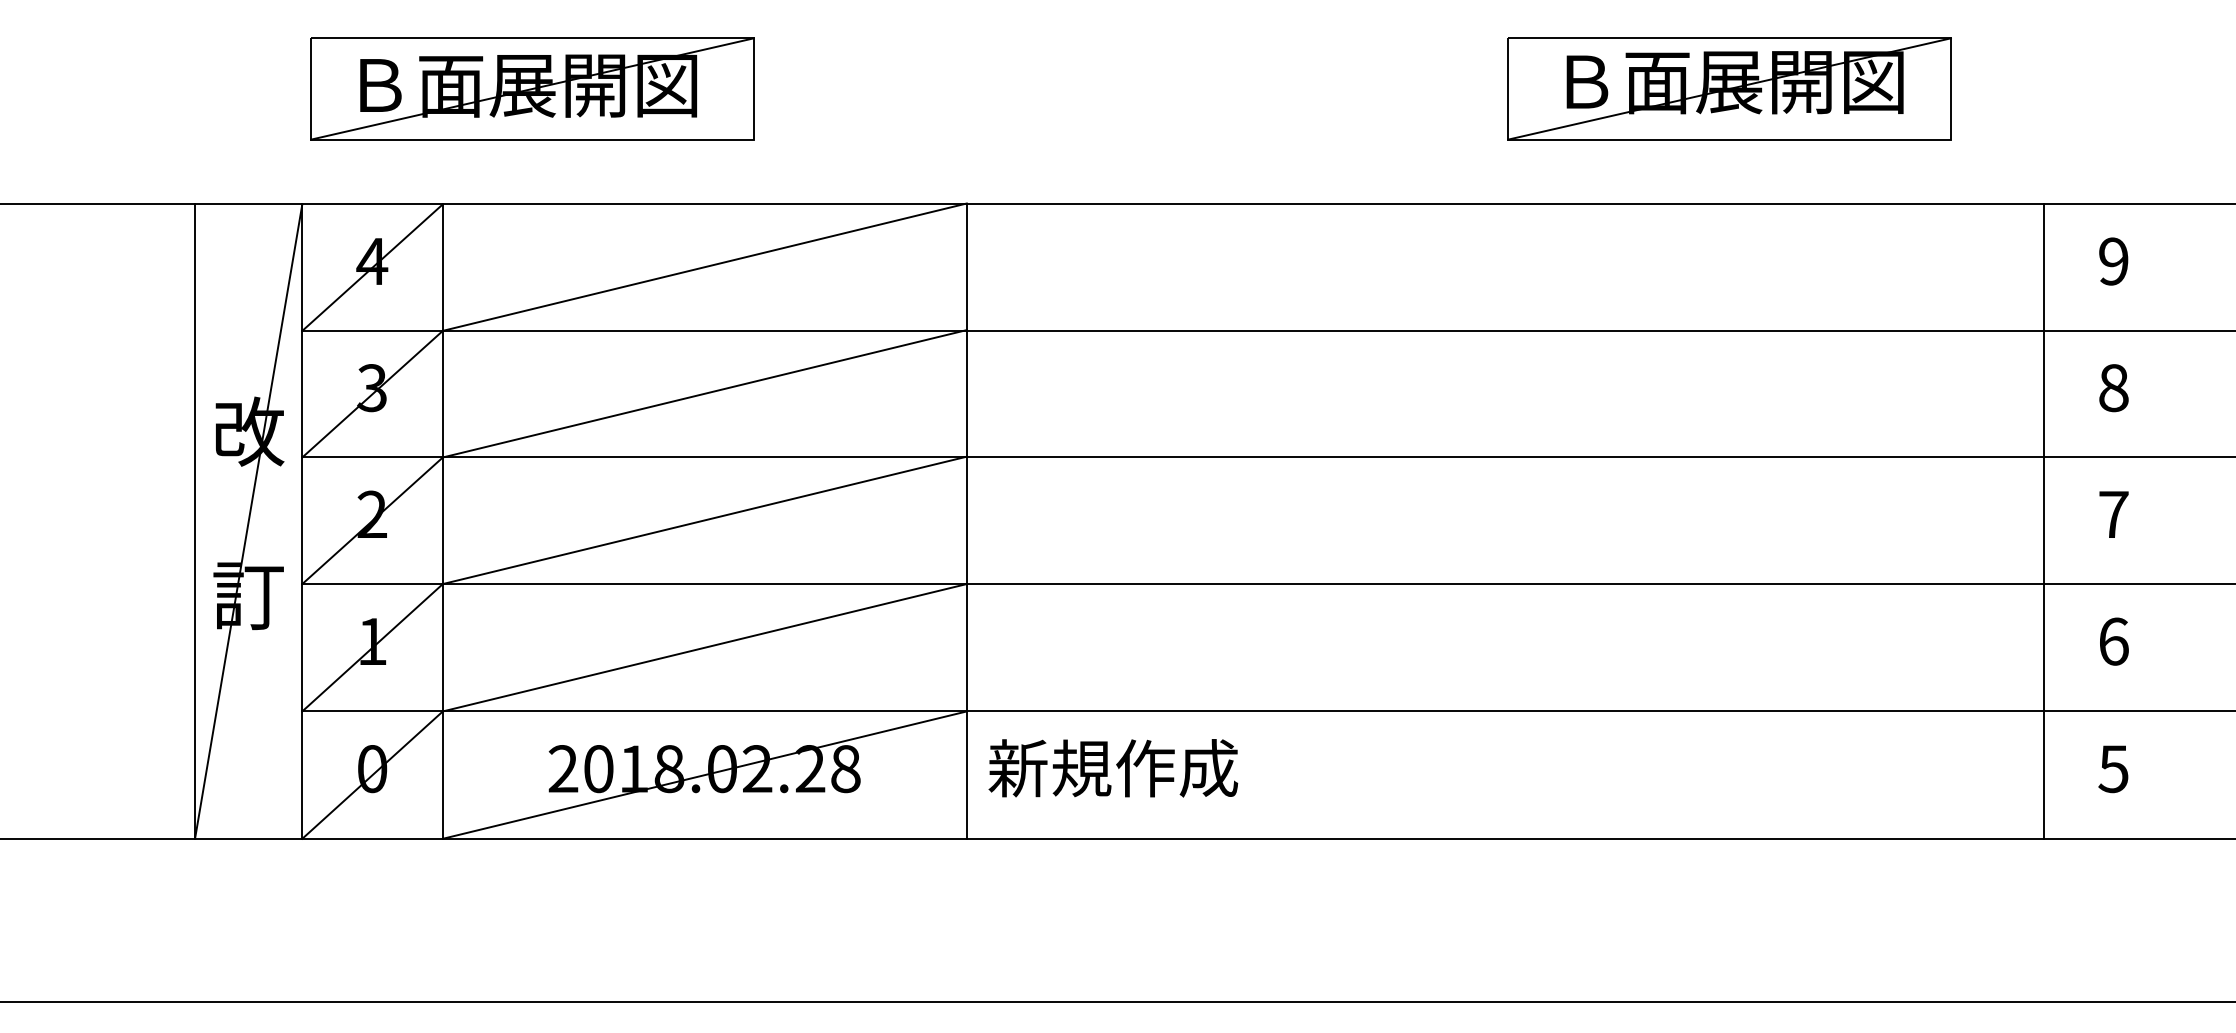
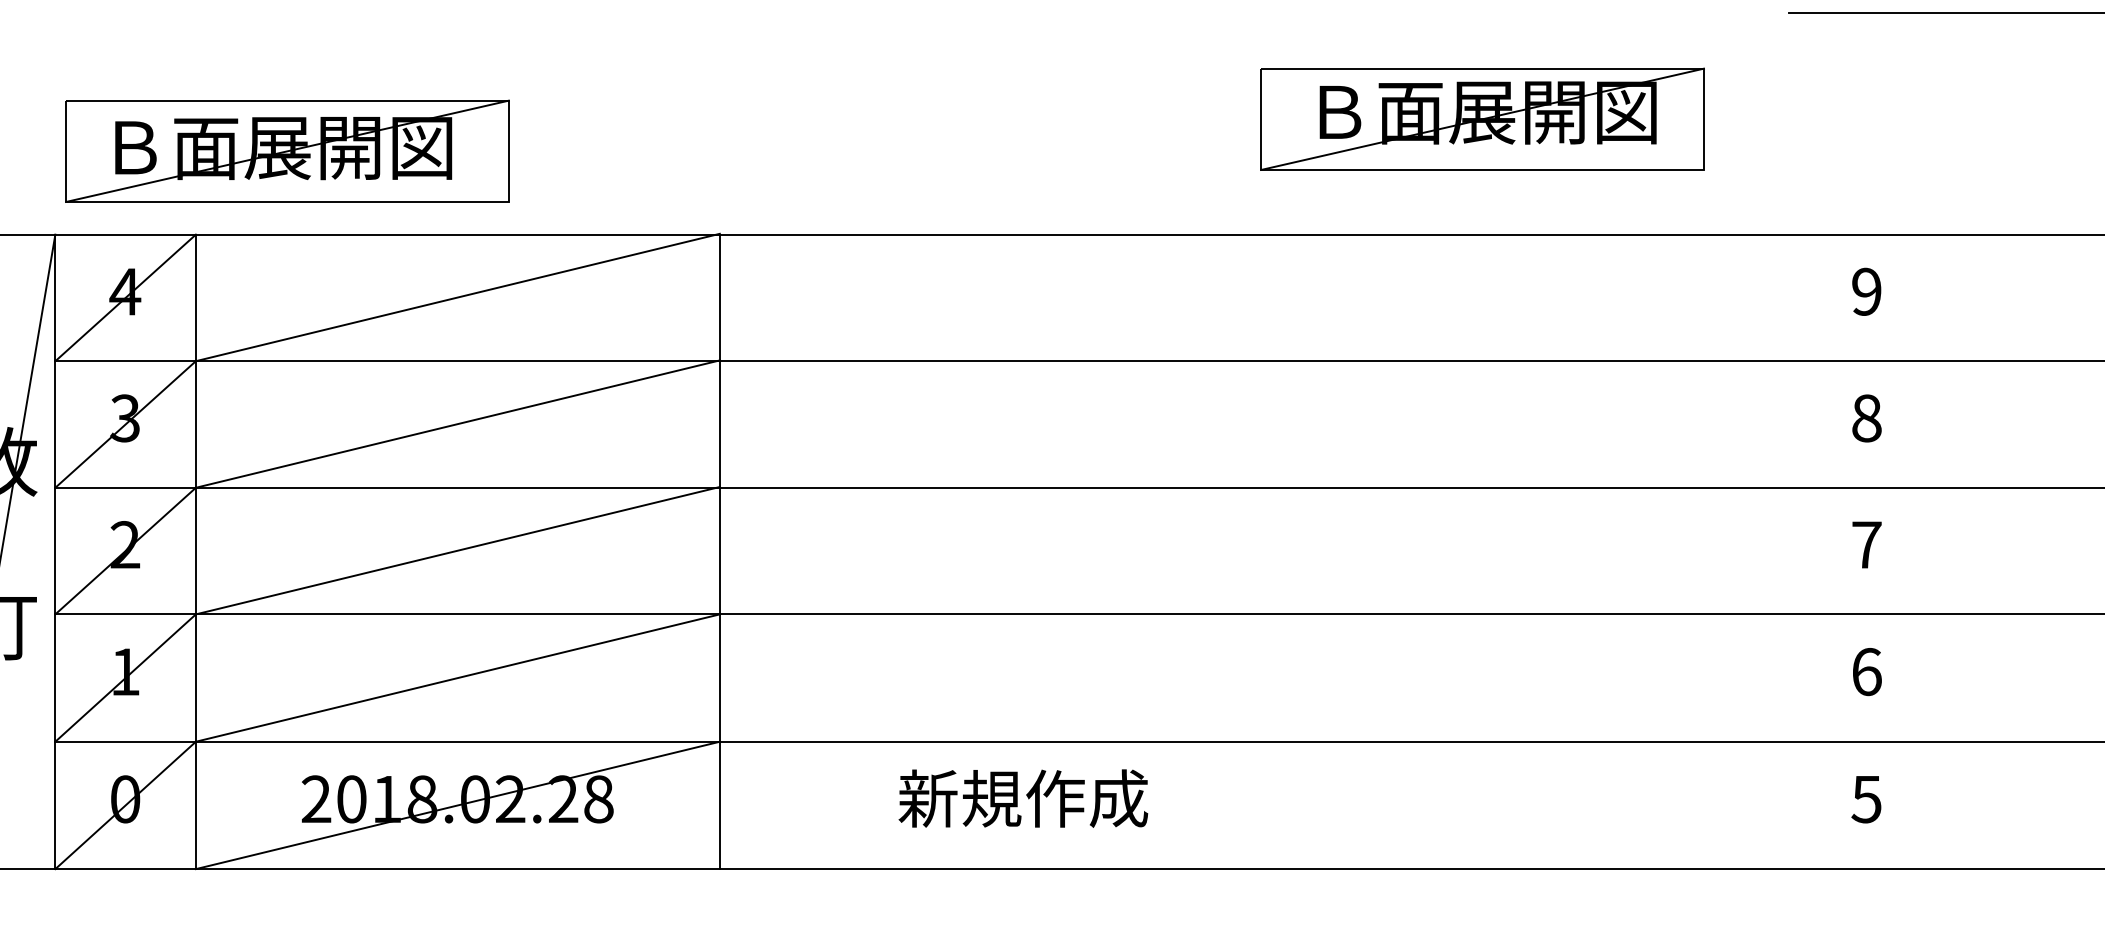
part: (532, 88) -> (287, 150), moved
line: (2043, 521) -> (1796, 551), removed
text: (1113, 768) -> (1023, 798), moved

